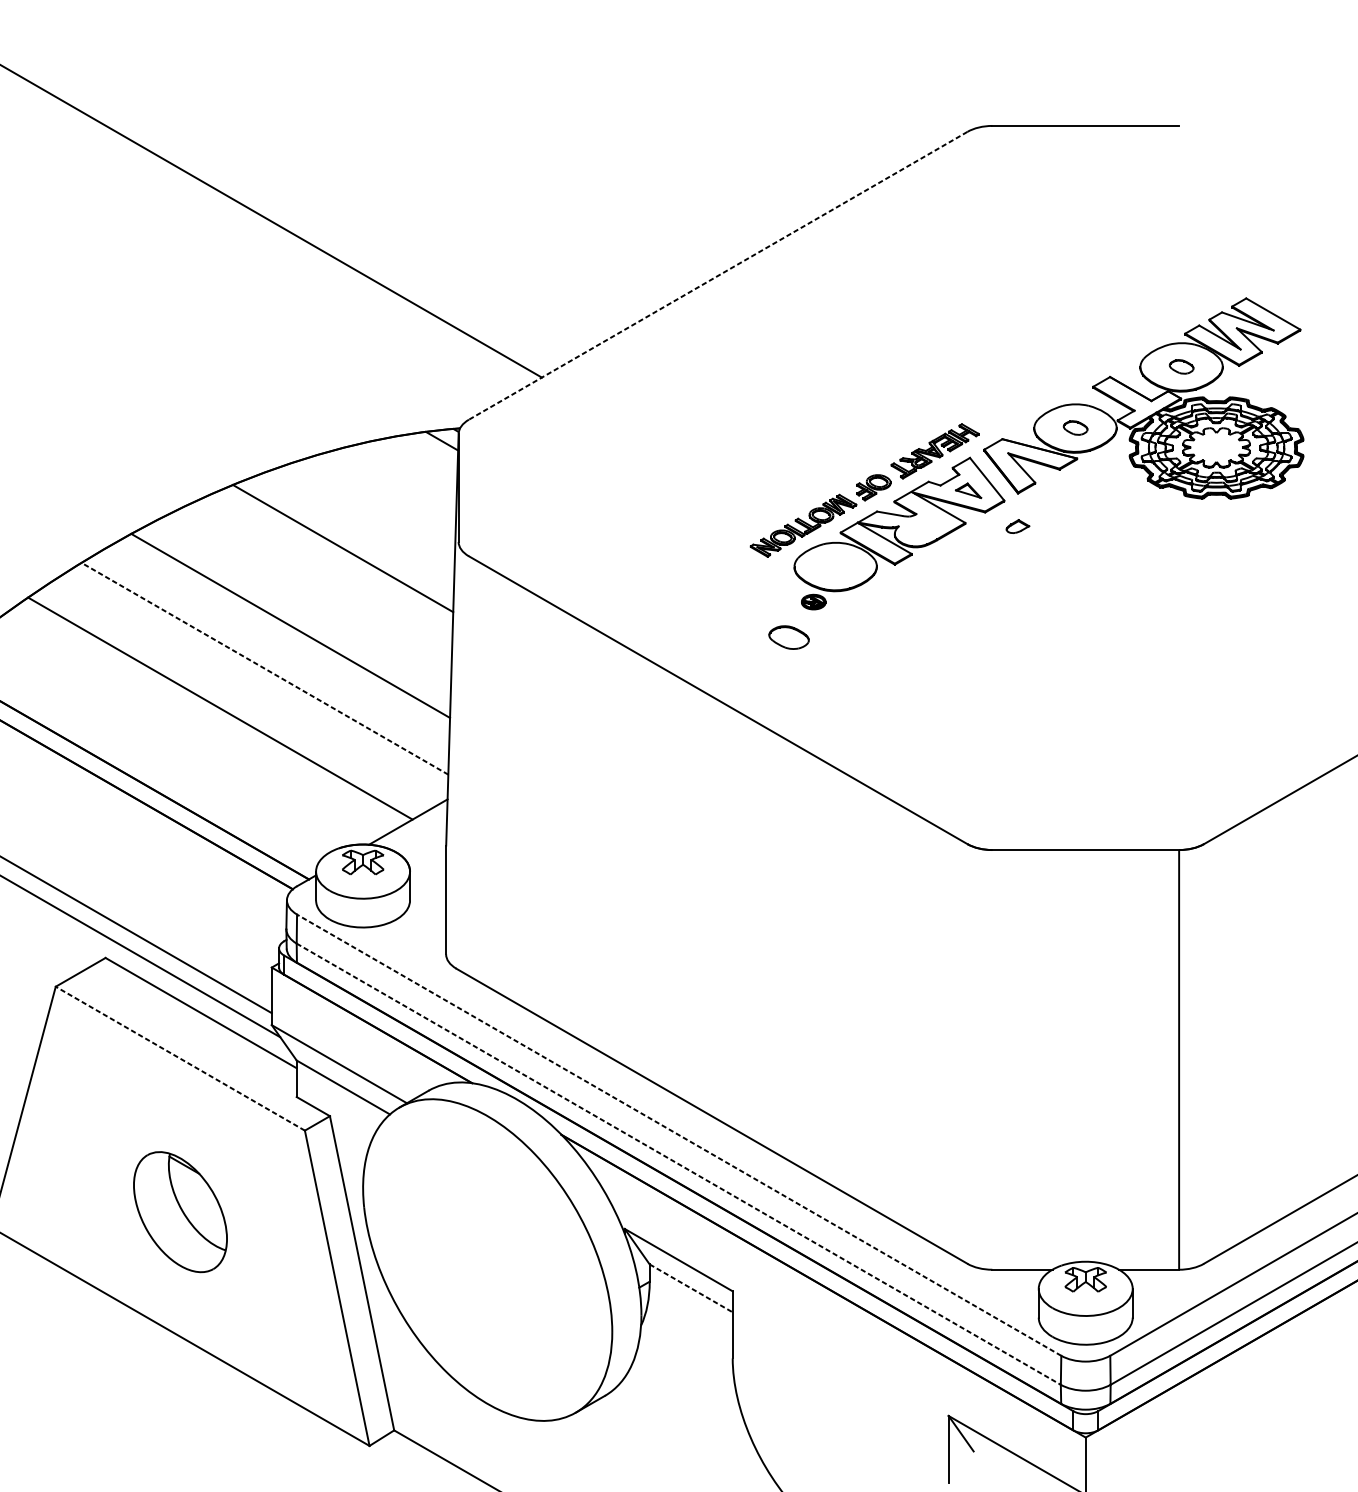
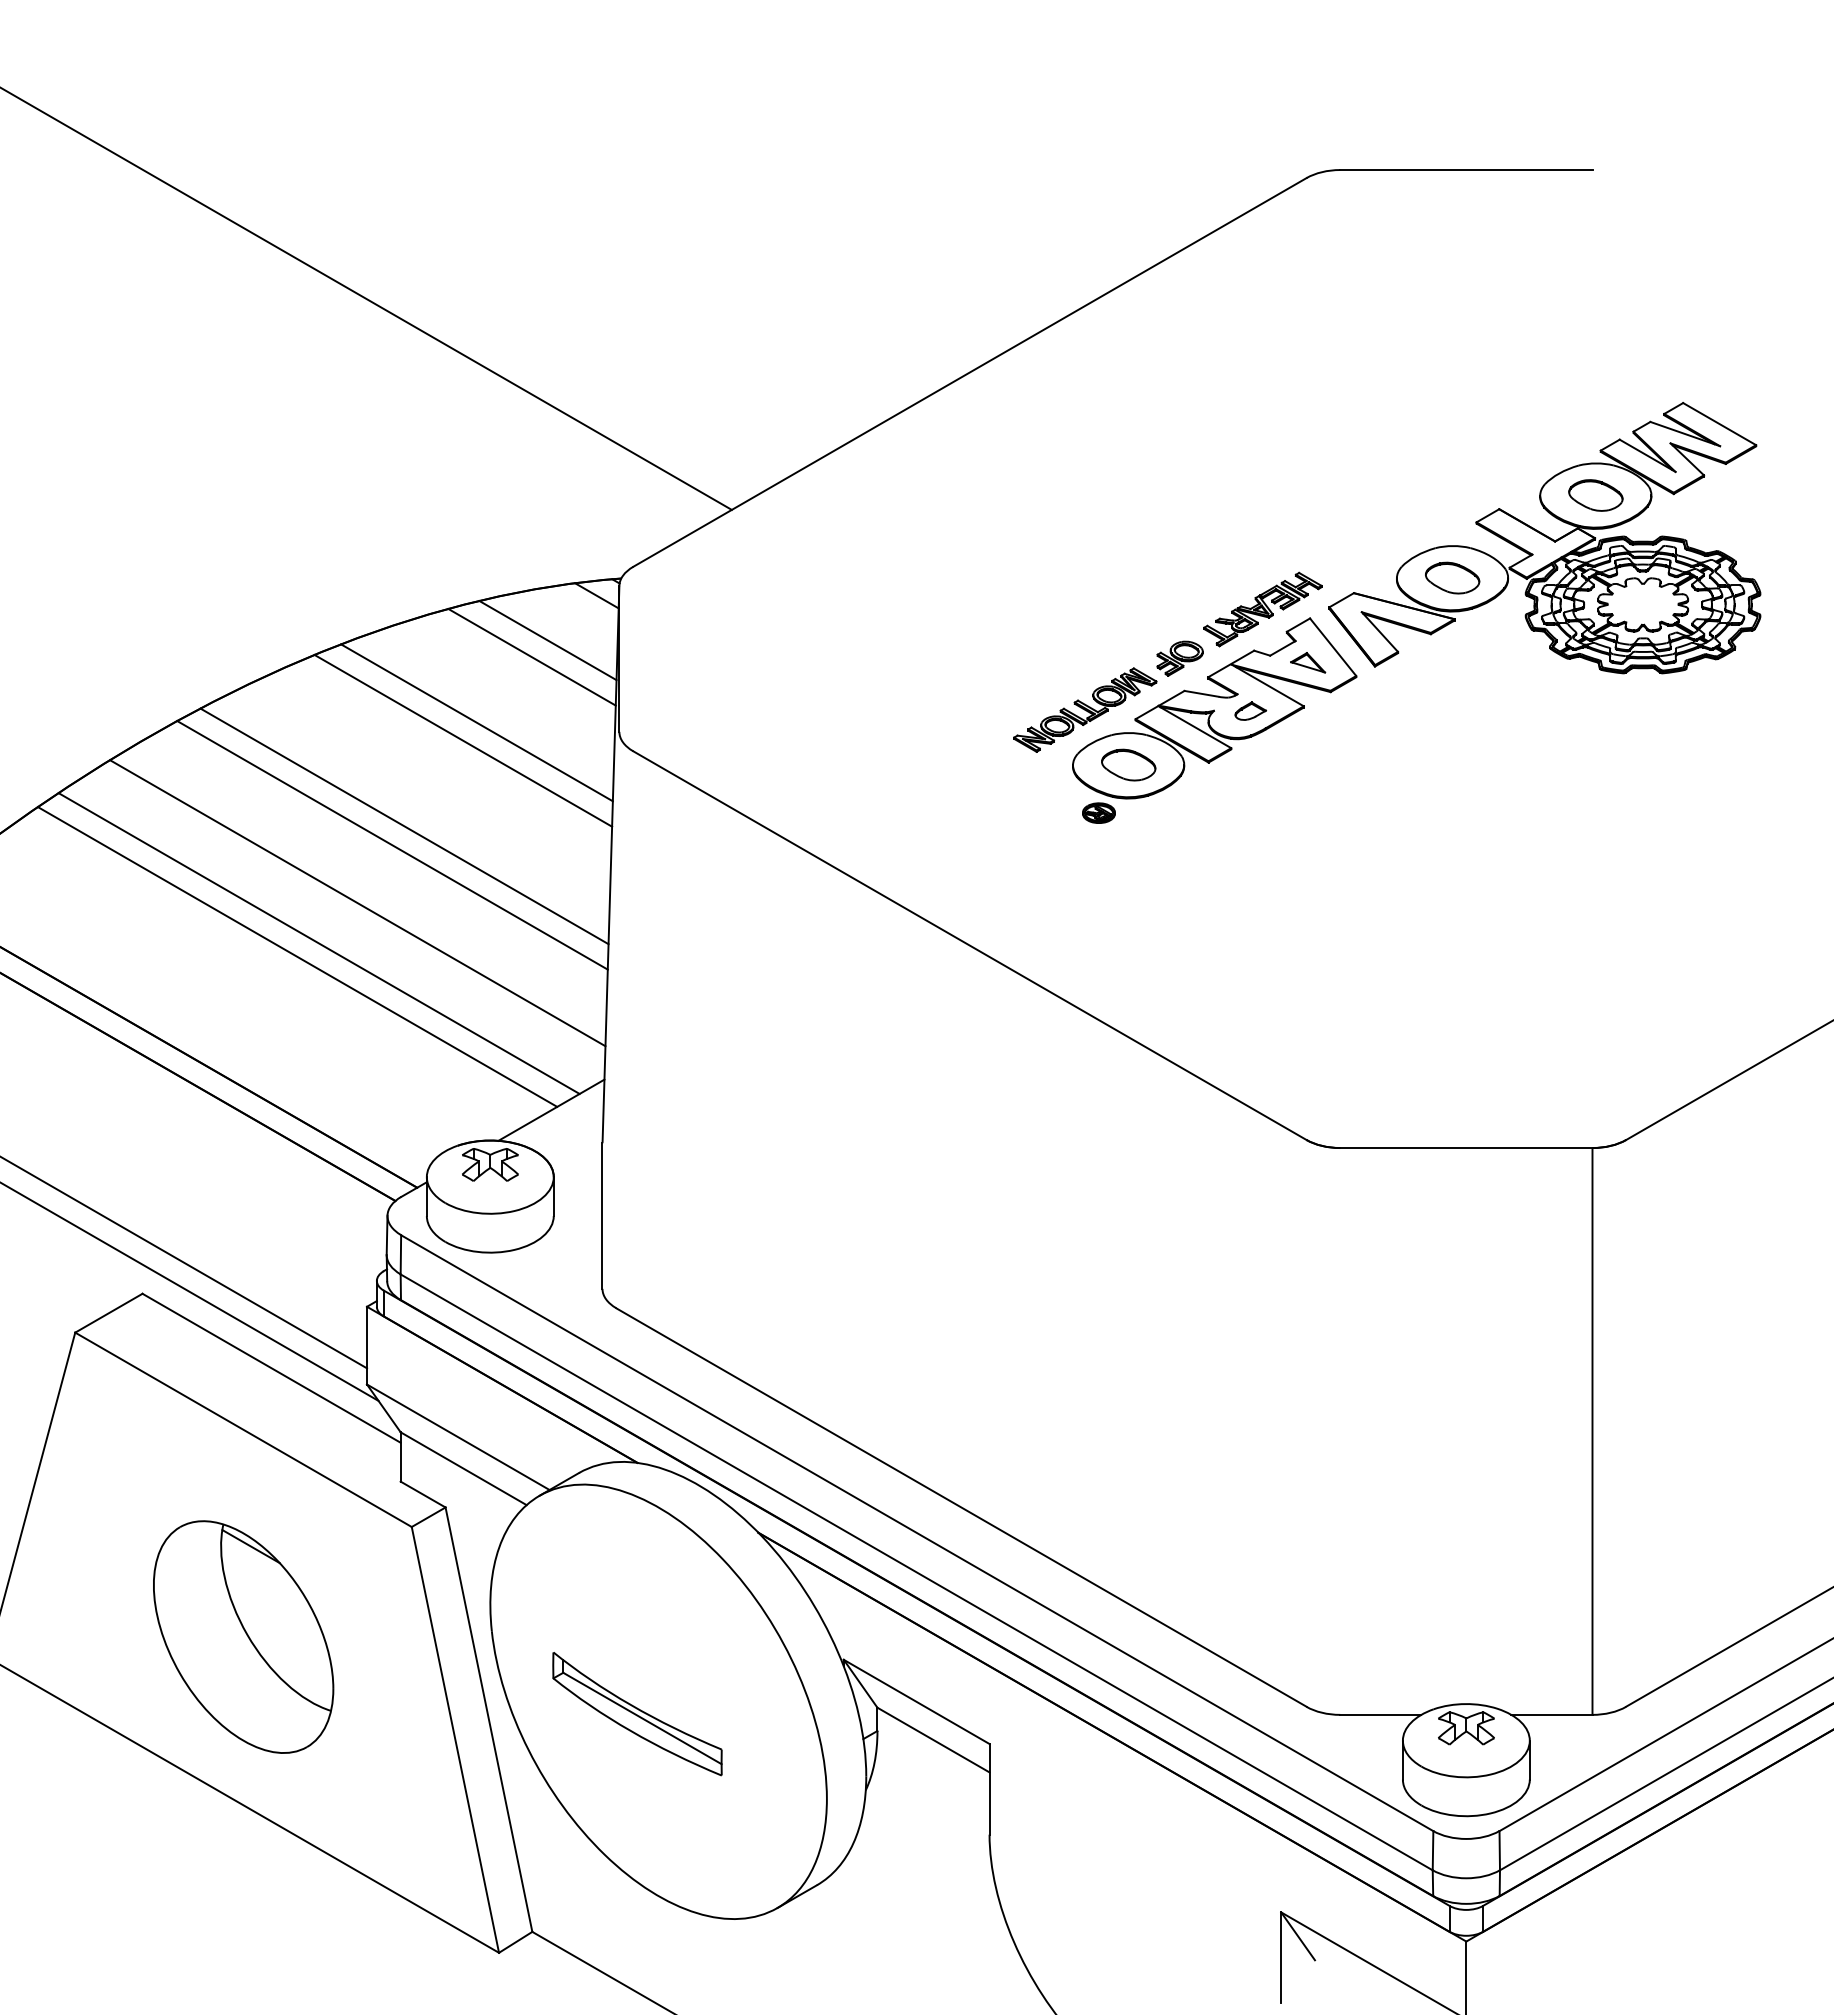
line: (717, 275) -> (969, 372), dashed -> solid
part: (1181, 366) -> (1595, 495), size x1.67
part: (1075, 427) -> (1452, 577), size x1.67
line: (405, 474) -> (547, 640), added
line: (393, 486) -> (531, 656), added
part: (1017, 526) -> (1250, 710), moved
line: (352, 534) -> (476, 722), added
line: (299, 611) -> (404, 826), added
part: (788, 637) -> (1128, 764), moved
line: (264, 668) -> (357, 902), dashed -> solid
line: (235, 698) -> (318, 943), added
line: (180, 1058) -> (243, 1429), dashed -> solid
line: (679, 1135) -> (917, 1533), dashed -> solid
line: (678, 1164) -> (916, 1572), dashed -> solid
part: (180, 1211) -> (243, 1636), size x1.43
part: (472, 1269) -> (637, 1714), added
line: (691, 1288) -> (933, 1740), dashed -> solid

